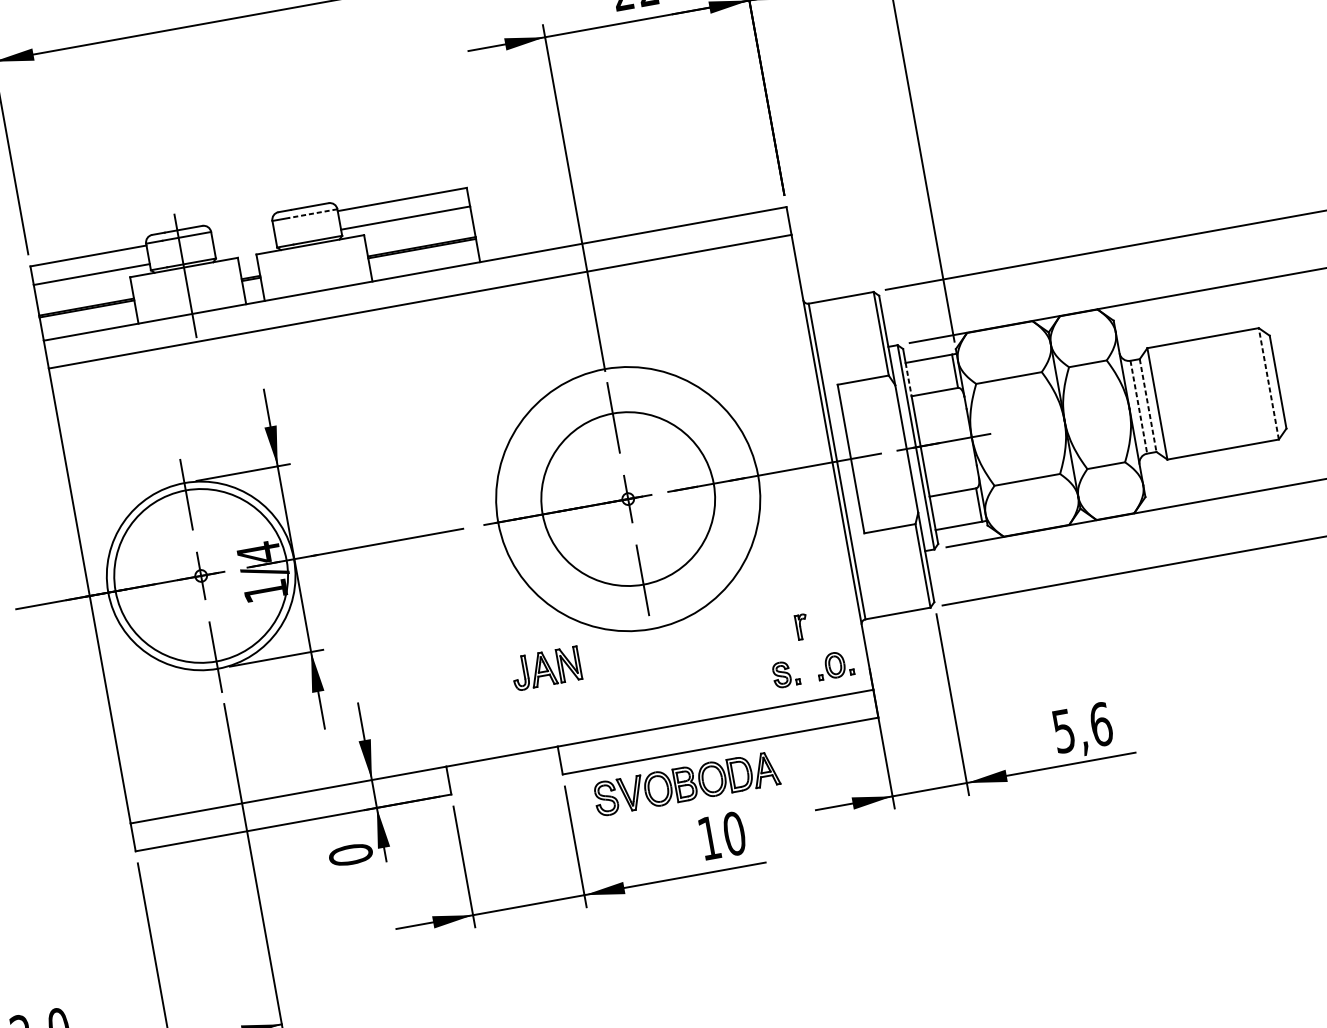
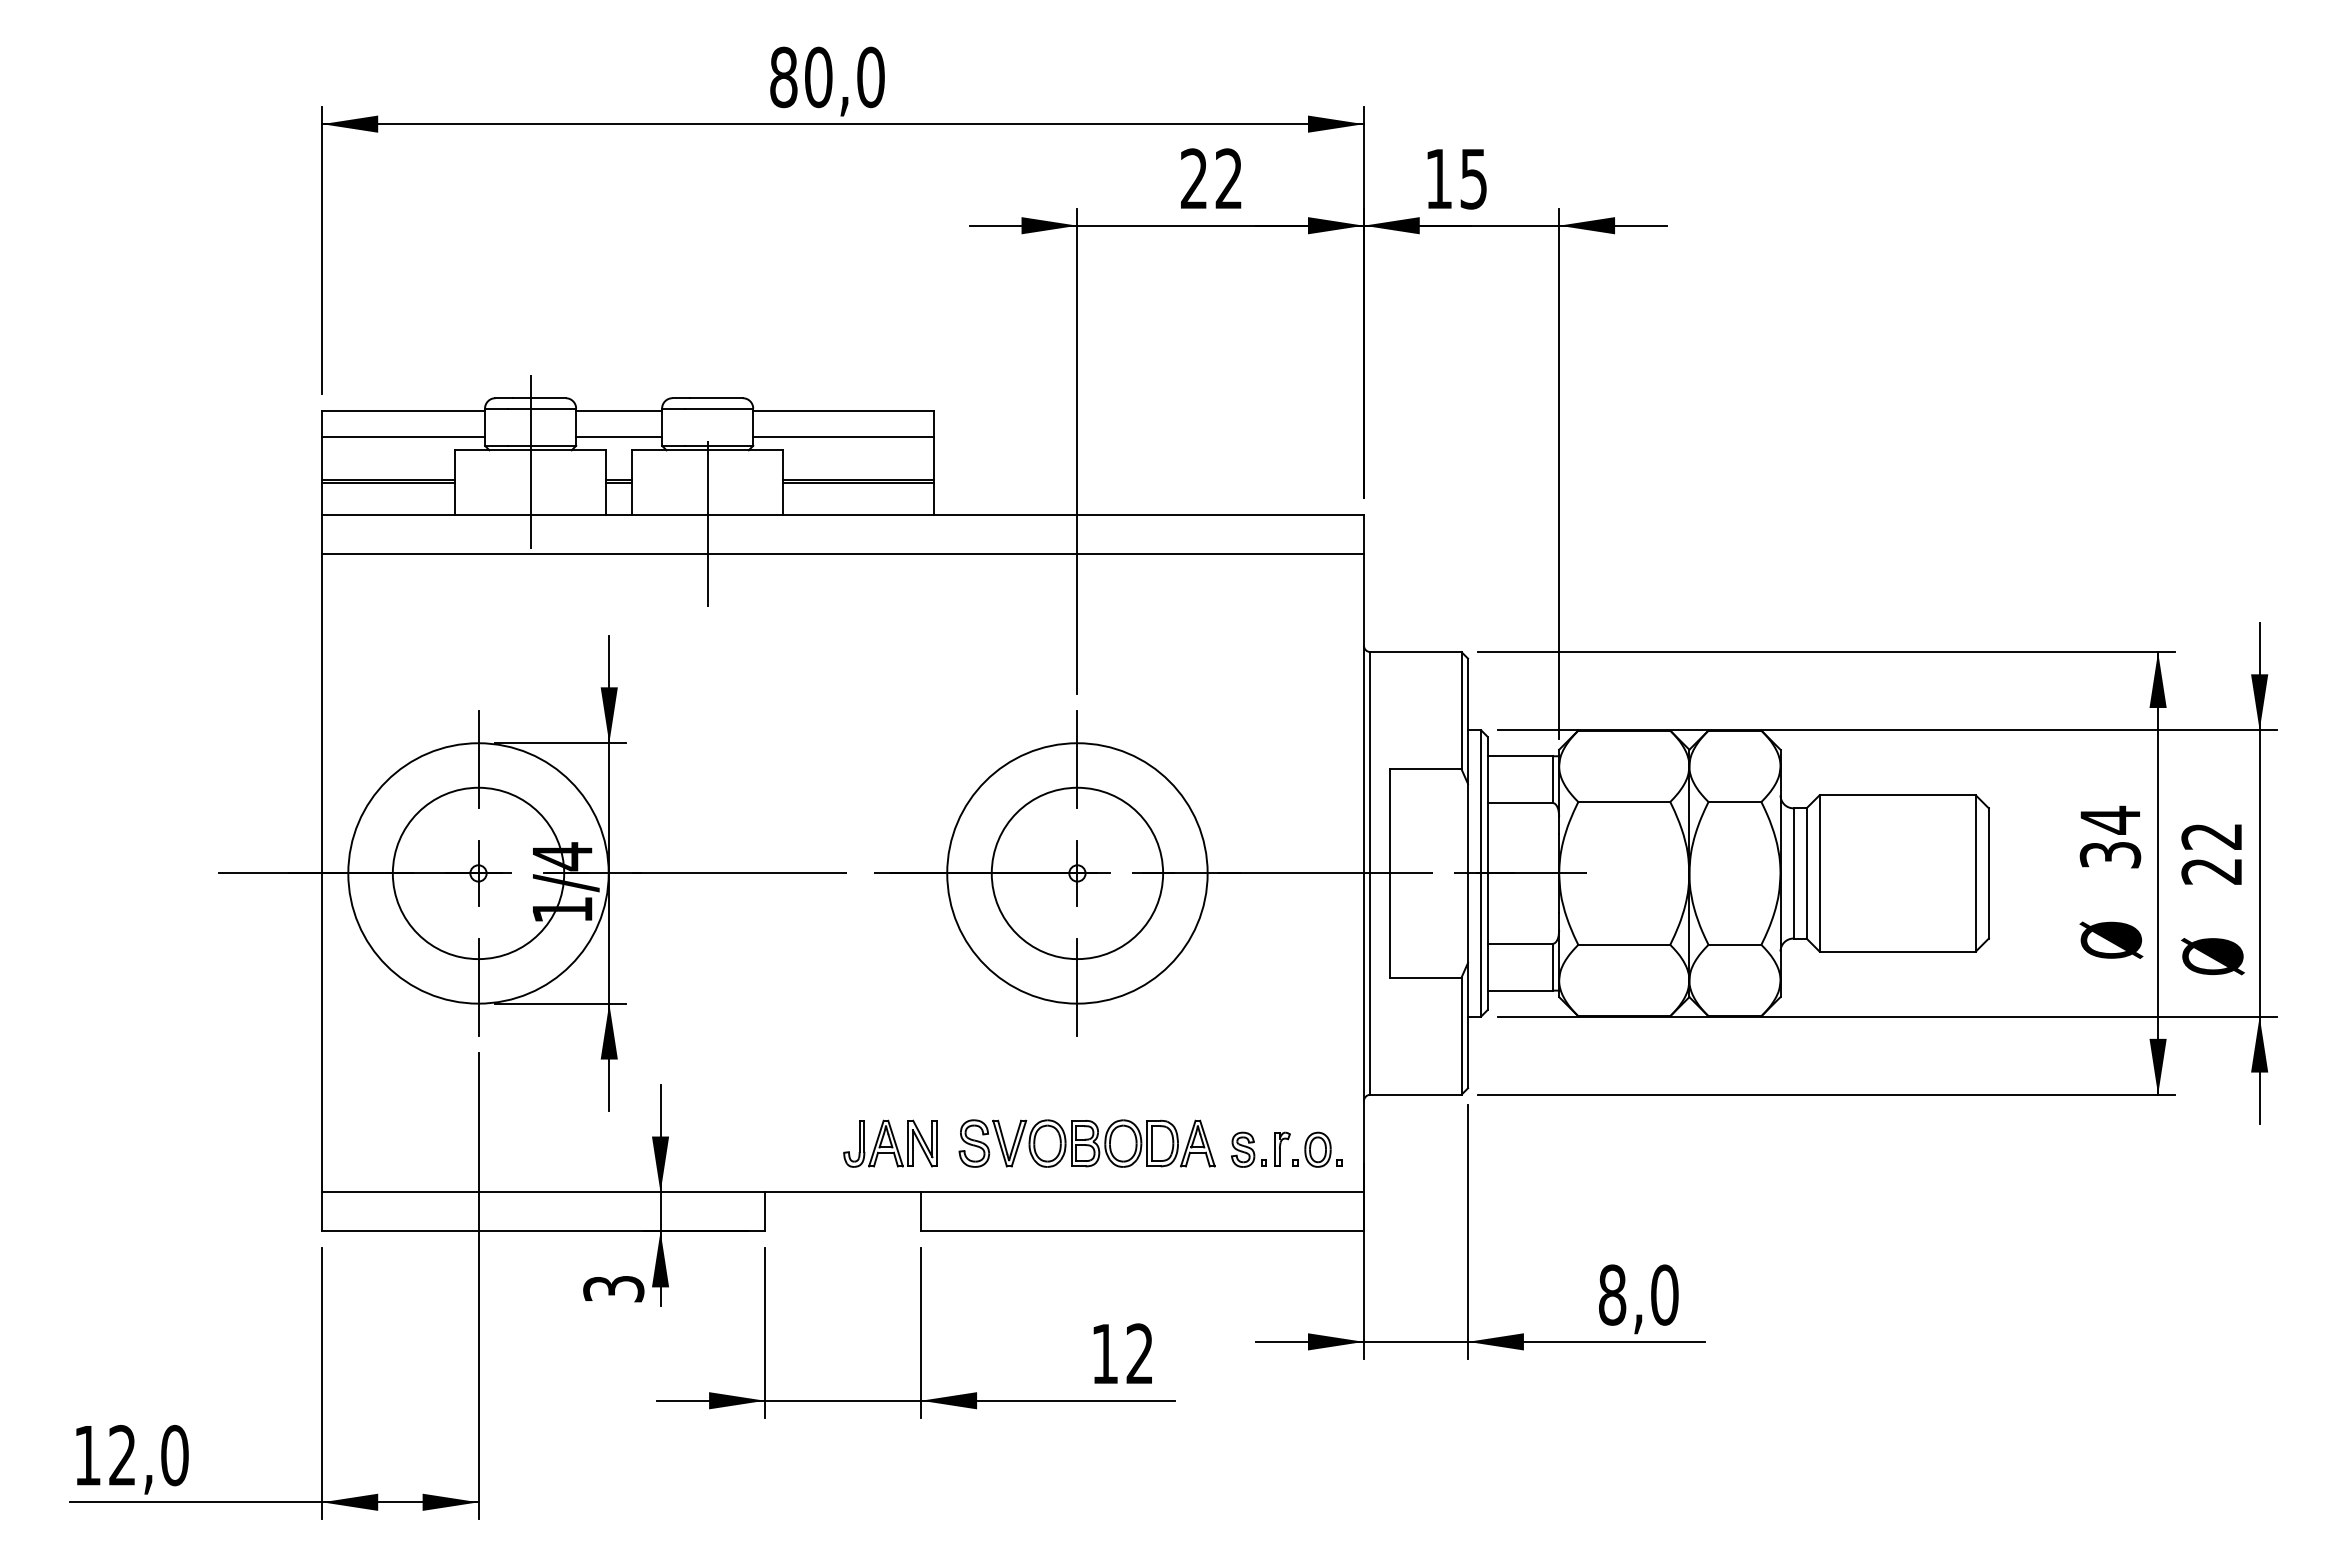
line: (312, 213) -> (718, 408), dashed -> solid
line: (242, 228) -> (619, 411), added
line: (245, 247) -> (619, 437), added
line: (319, 297) -> (707, 523), added
line: (908, 380) -> (1487, 780), dashed -> solid
line: (1268, 383) -> (1975, 872), dashed -> solid
line: (1148, 405) -> (1806, 873), dashed -> solid
line: (1138, 407) -> (1793, 873), dashed -> solid
circle: (628, 499) -> (1077, 873), size x0.71
circle: (628, 499) -> (1077, 873), size x0.71
circle: (201, 576) -> (478, 873), size x0.71
part: (802, 626) -> (1282, 1148), moved
part: (546, 668) -> (890, 1143), moved
text: (1082, 727) -> (1638, 1294), 5,6 -> 8,0
part: (686, 783) -> (1086, 1143), moved
text: (734, 833) -> (1139, 1353), 10 -> 12
text: (350, 854) -> (613, 1288), 0 -> 3

